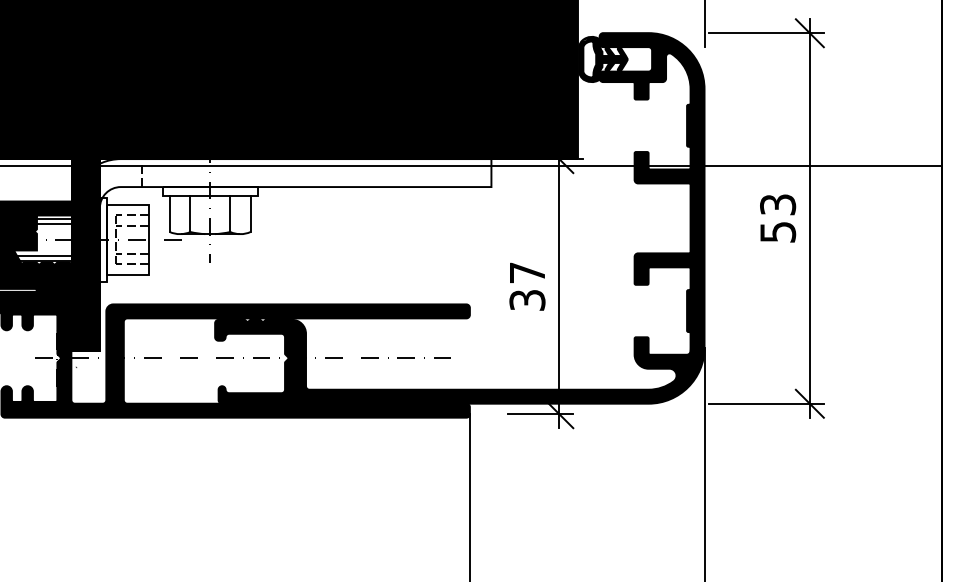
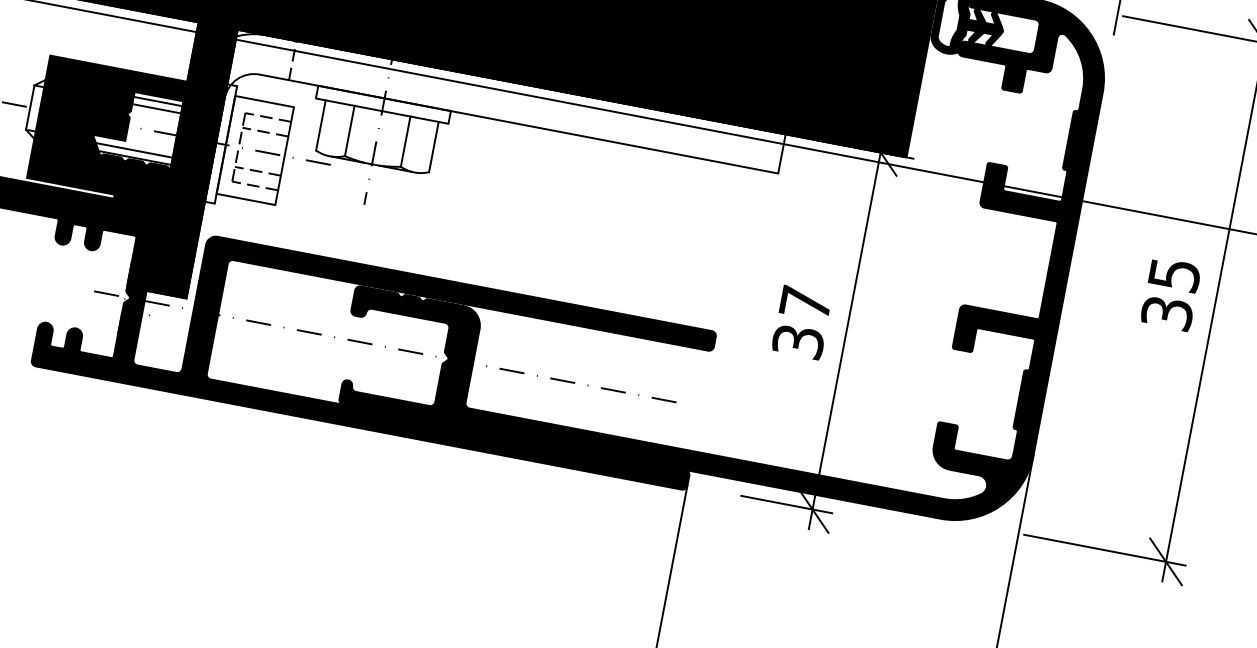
text: (777, 218) -> (1170, 293), 53 -> 35

